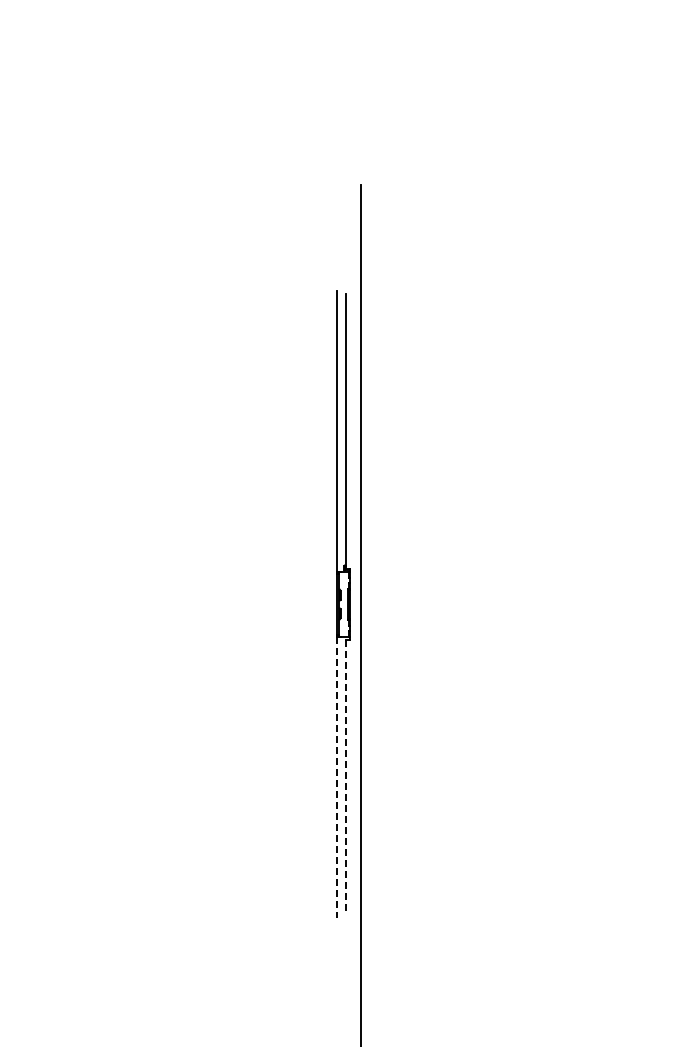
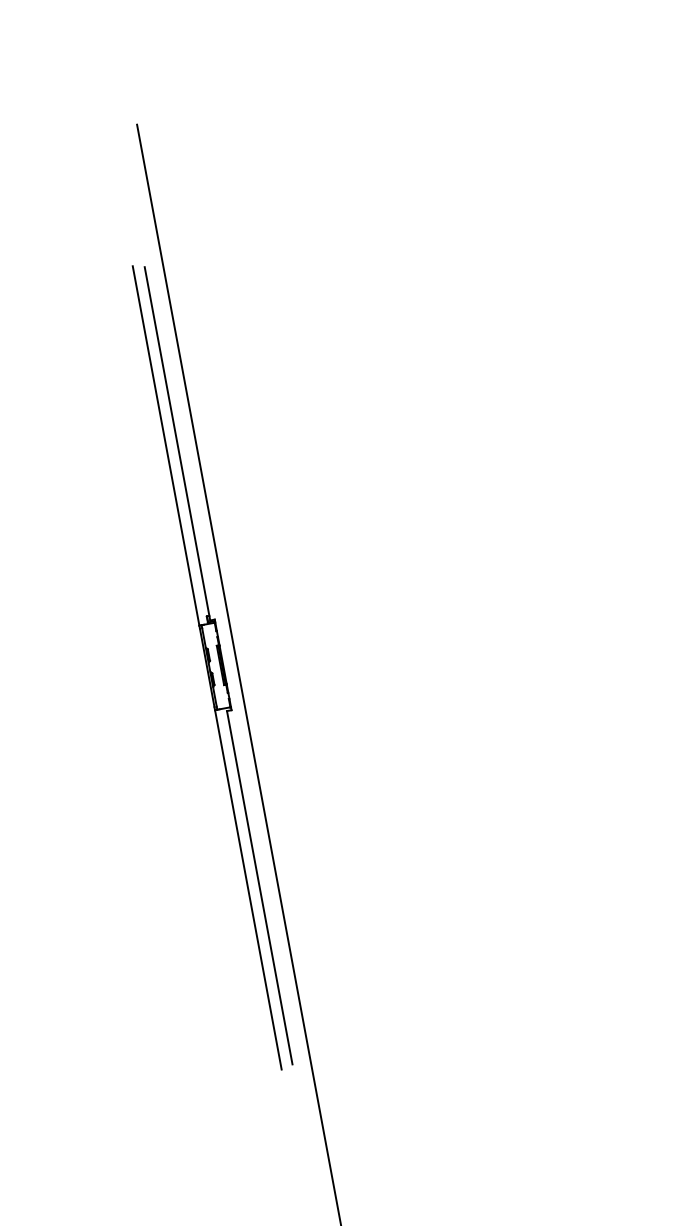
line: (346, 777) -> (259, 887), dashed -> solid
line: (337, 778) -> (248, 891), dashed -> solid

